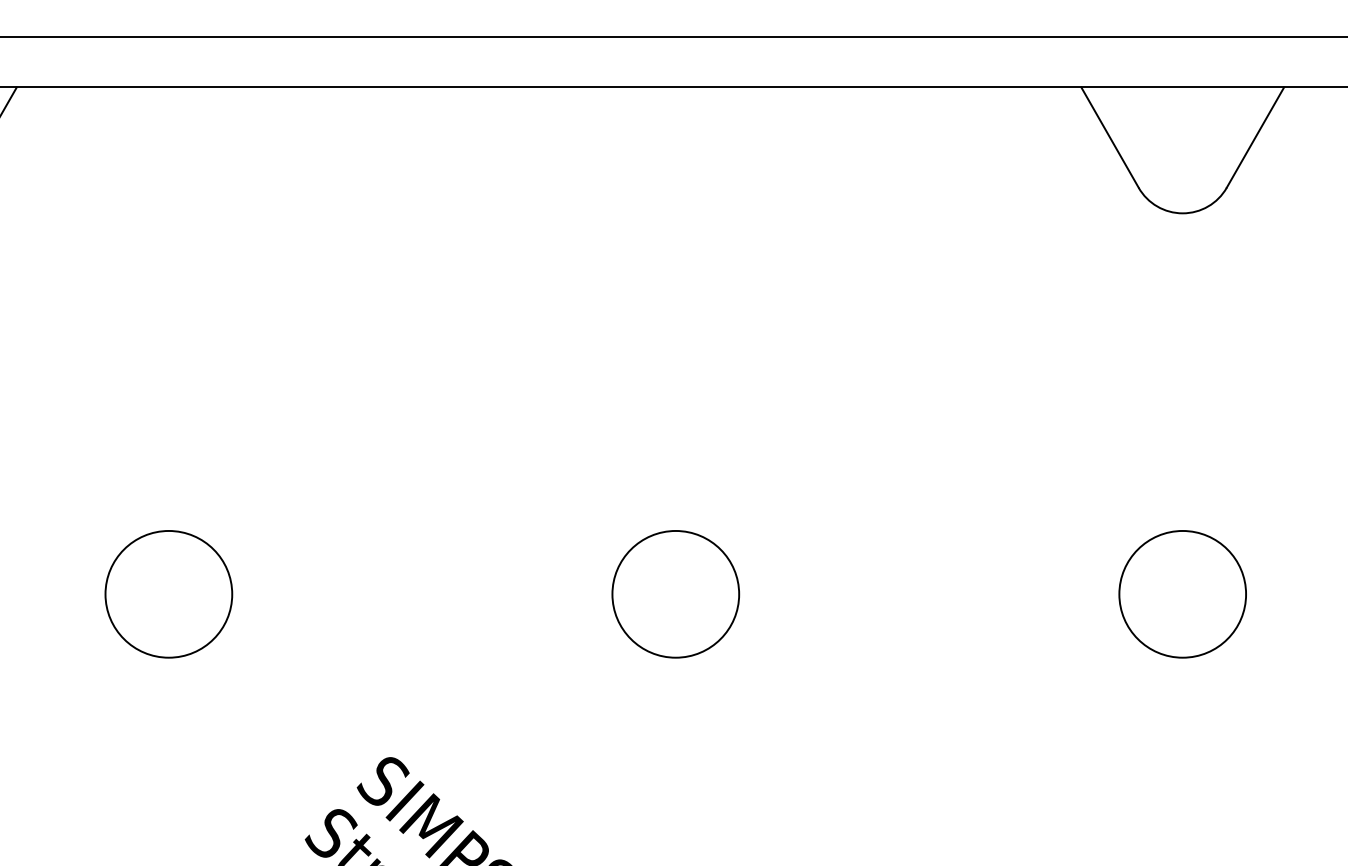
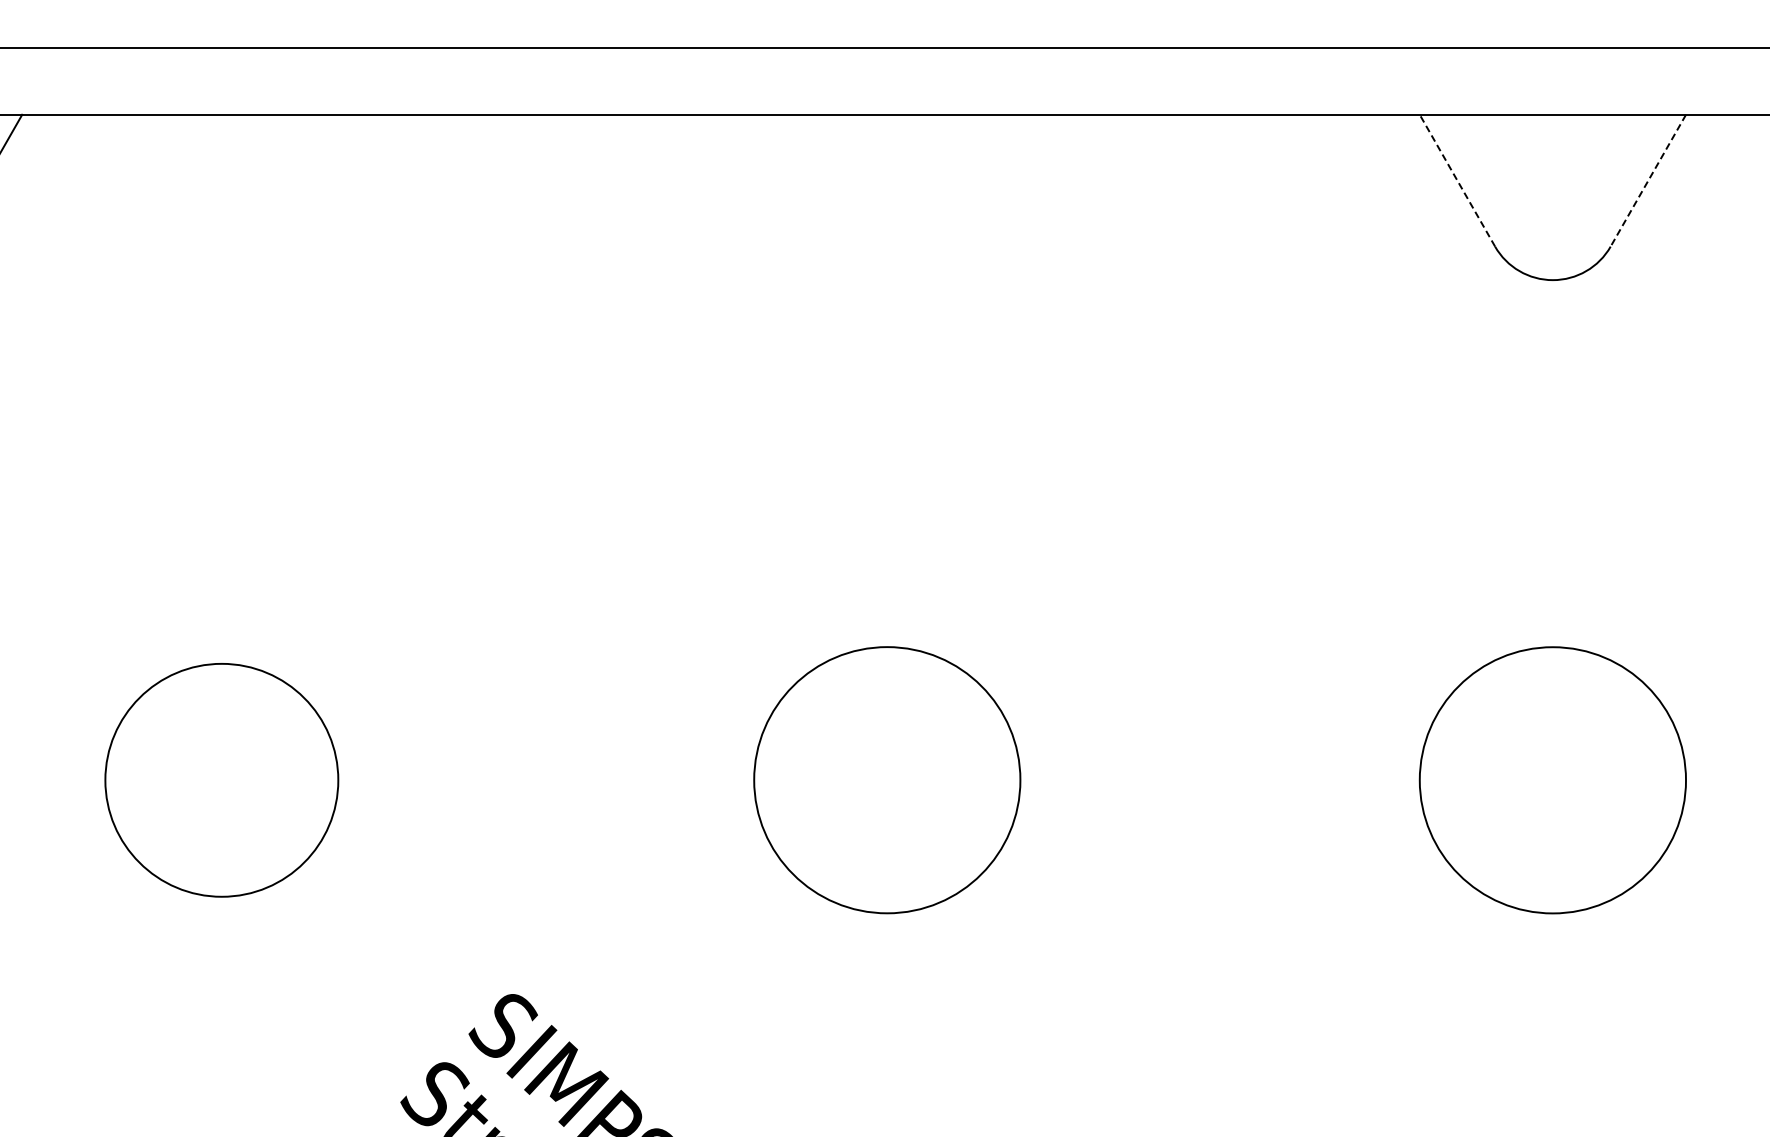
line: (1110, 137) -> (1457, 180), solid -> dashed
line: (1255, 137) -> (1648, 180), solid -> dashed
circle: (168, 594) -> (221, 780), size x1.4
circle: (675, 594) -> (887, 780), size x1.6
circle: (1182, 594) -> (1552, 780), size x1.6

